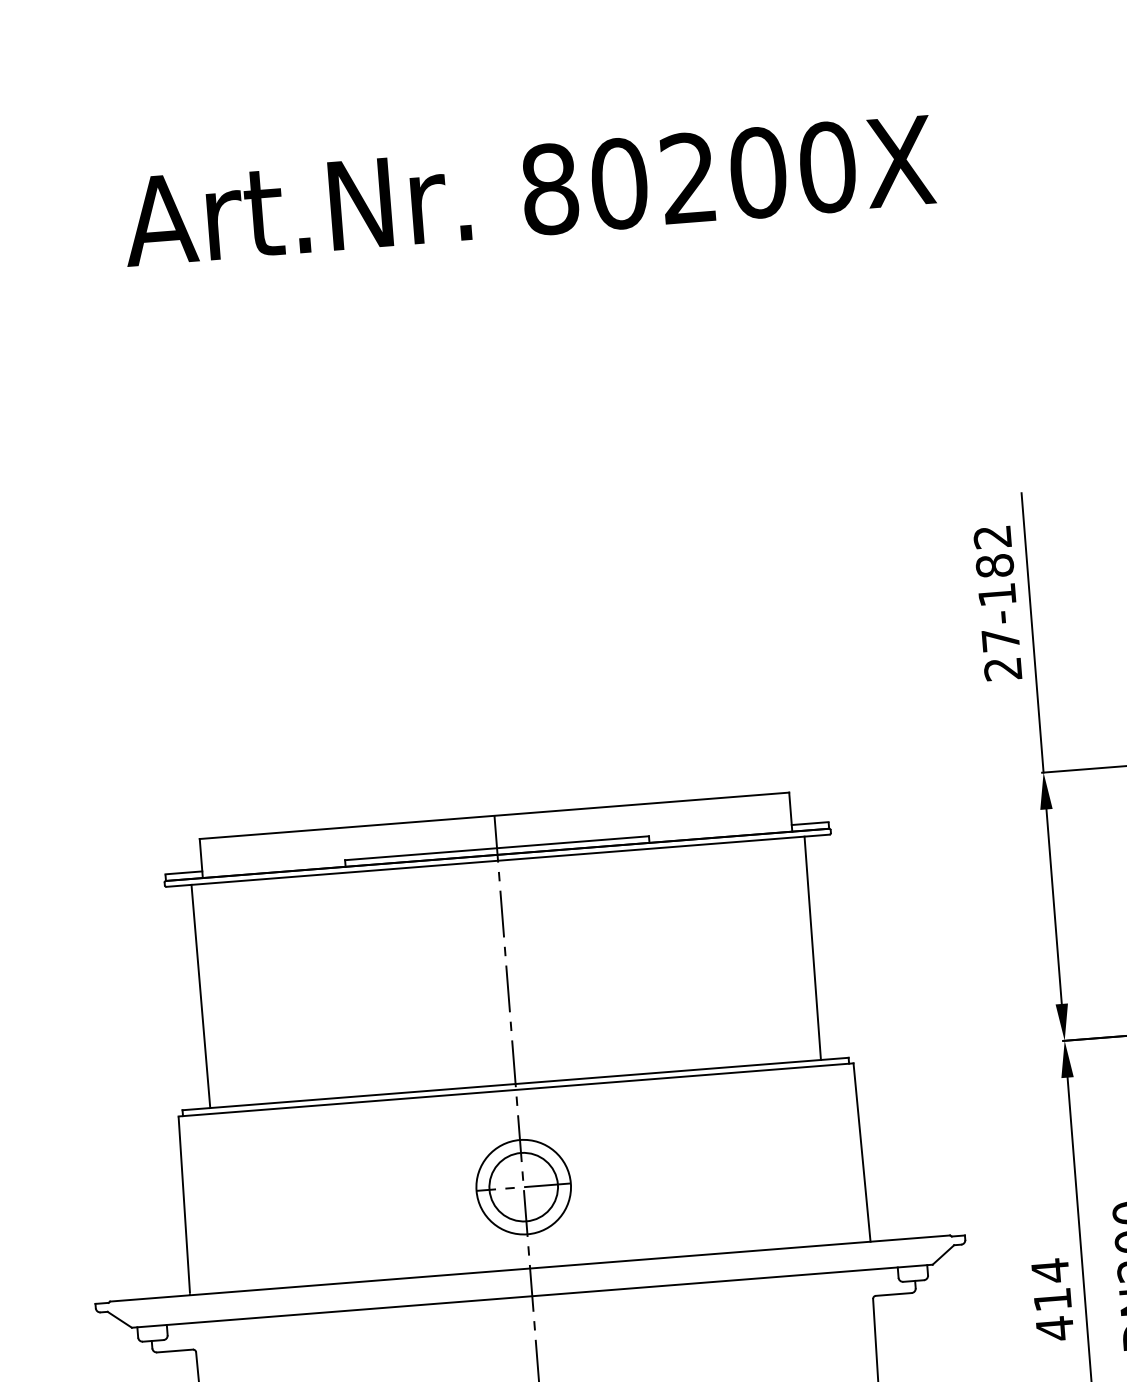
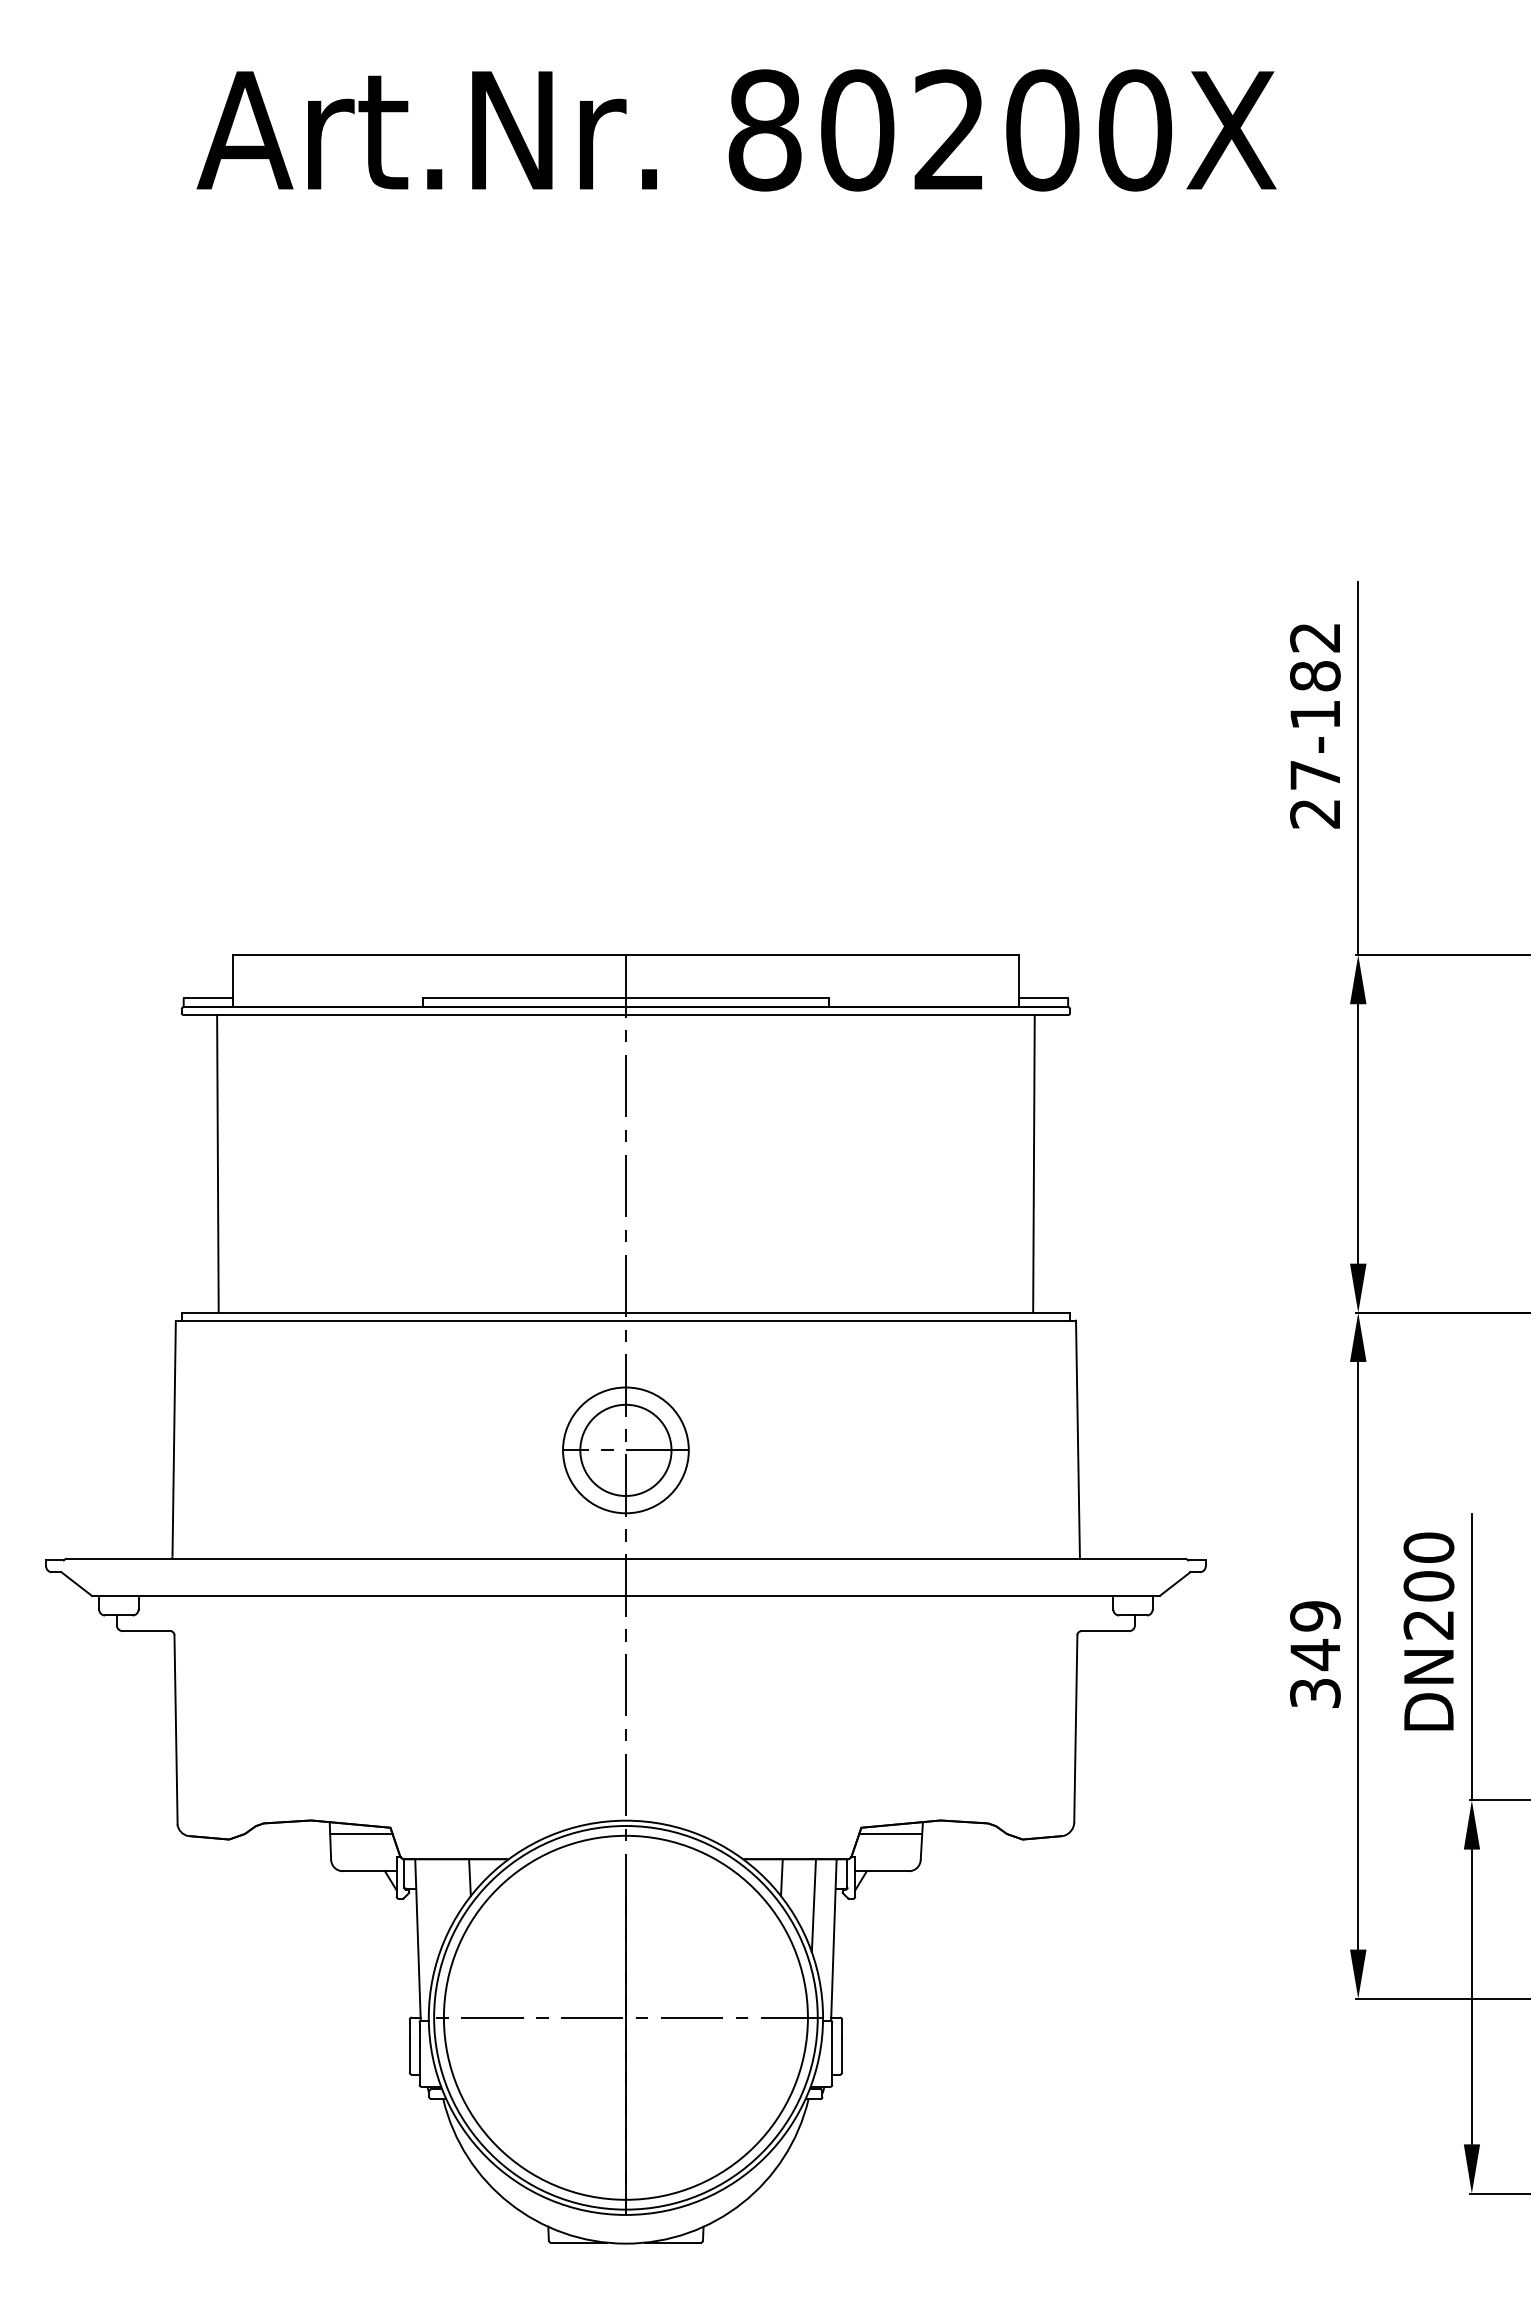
text: (1052, 1299) -> (1315, 1654), 414 -> 349

